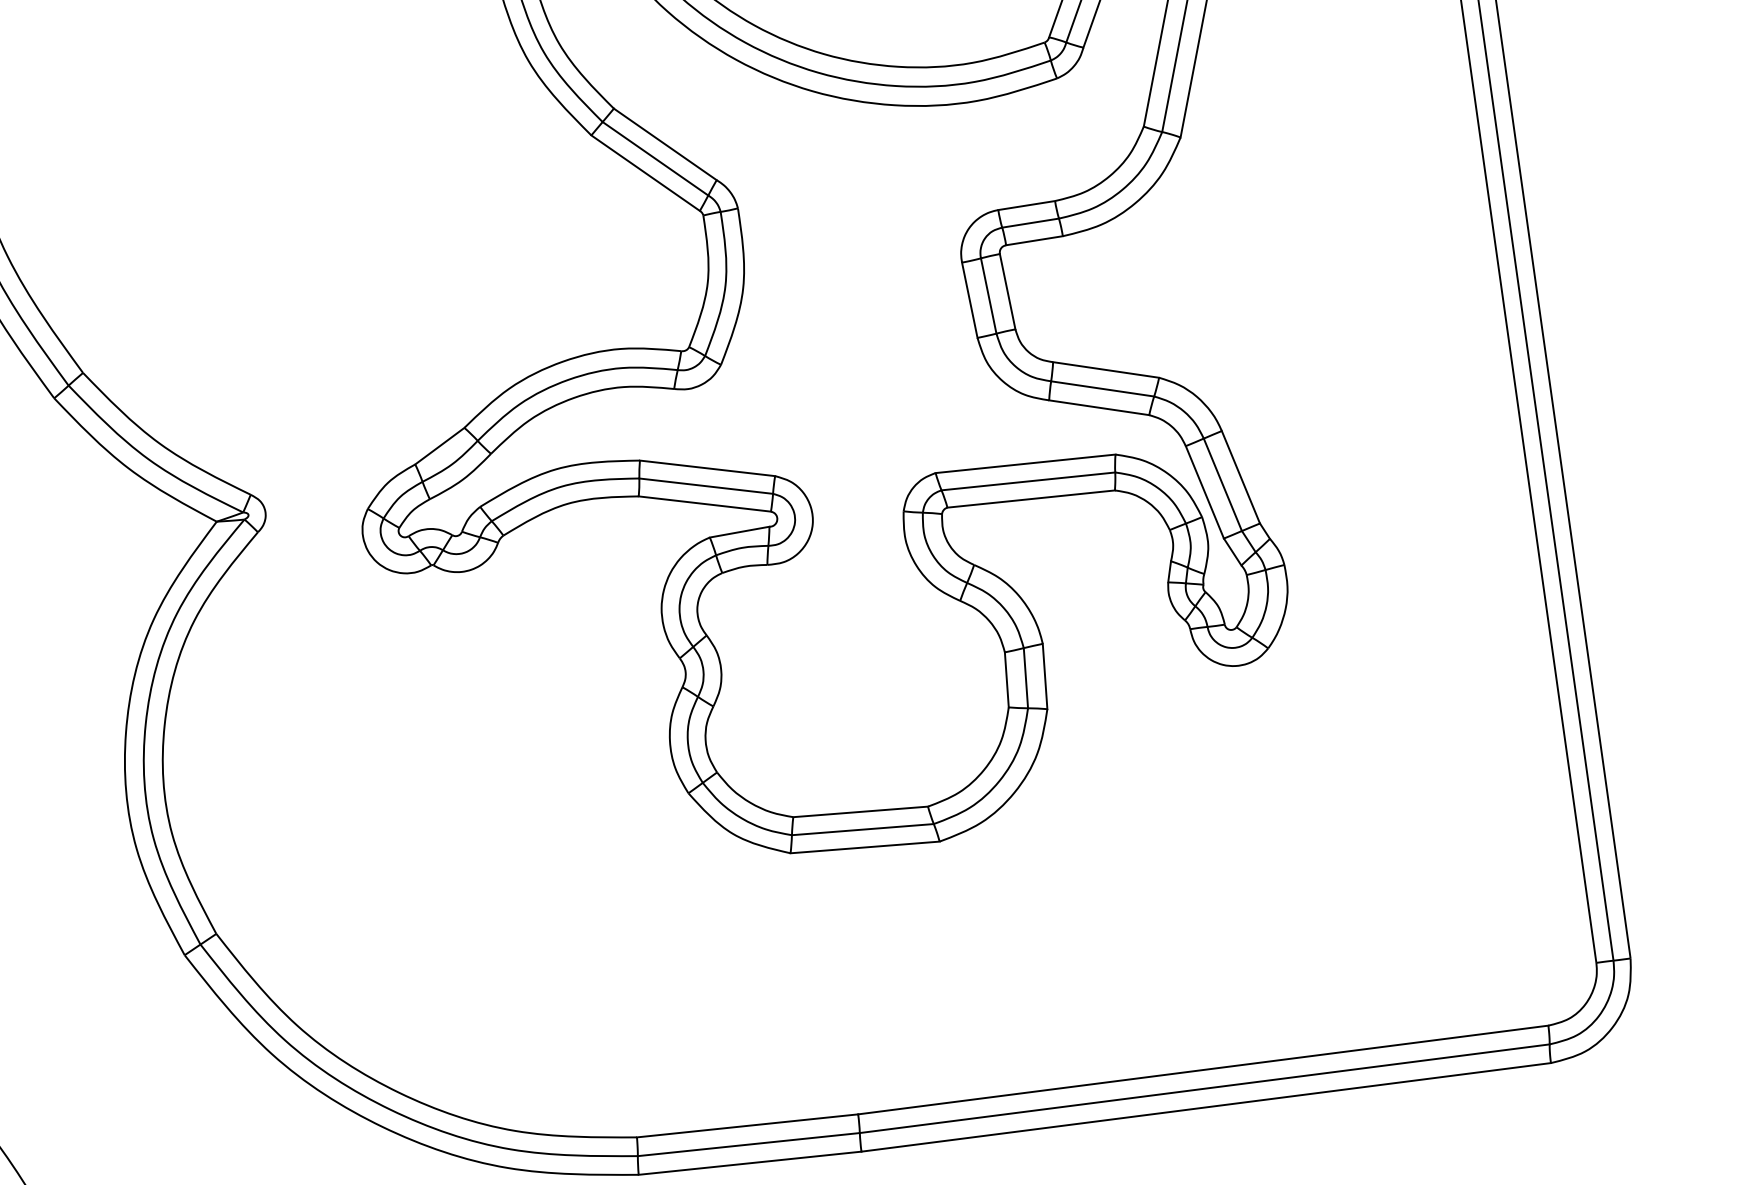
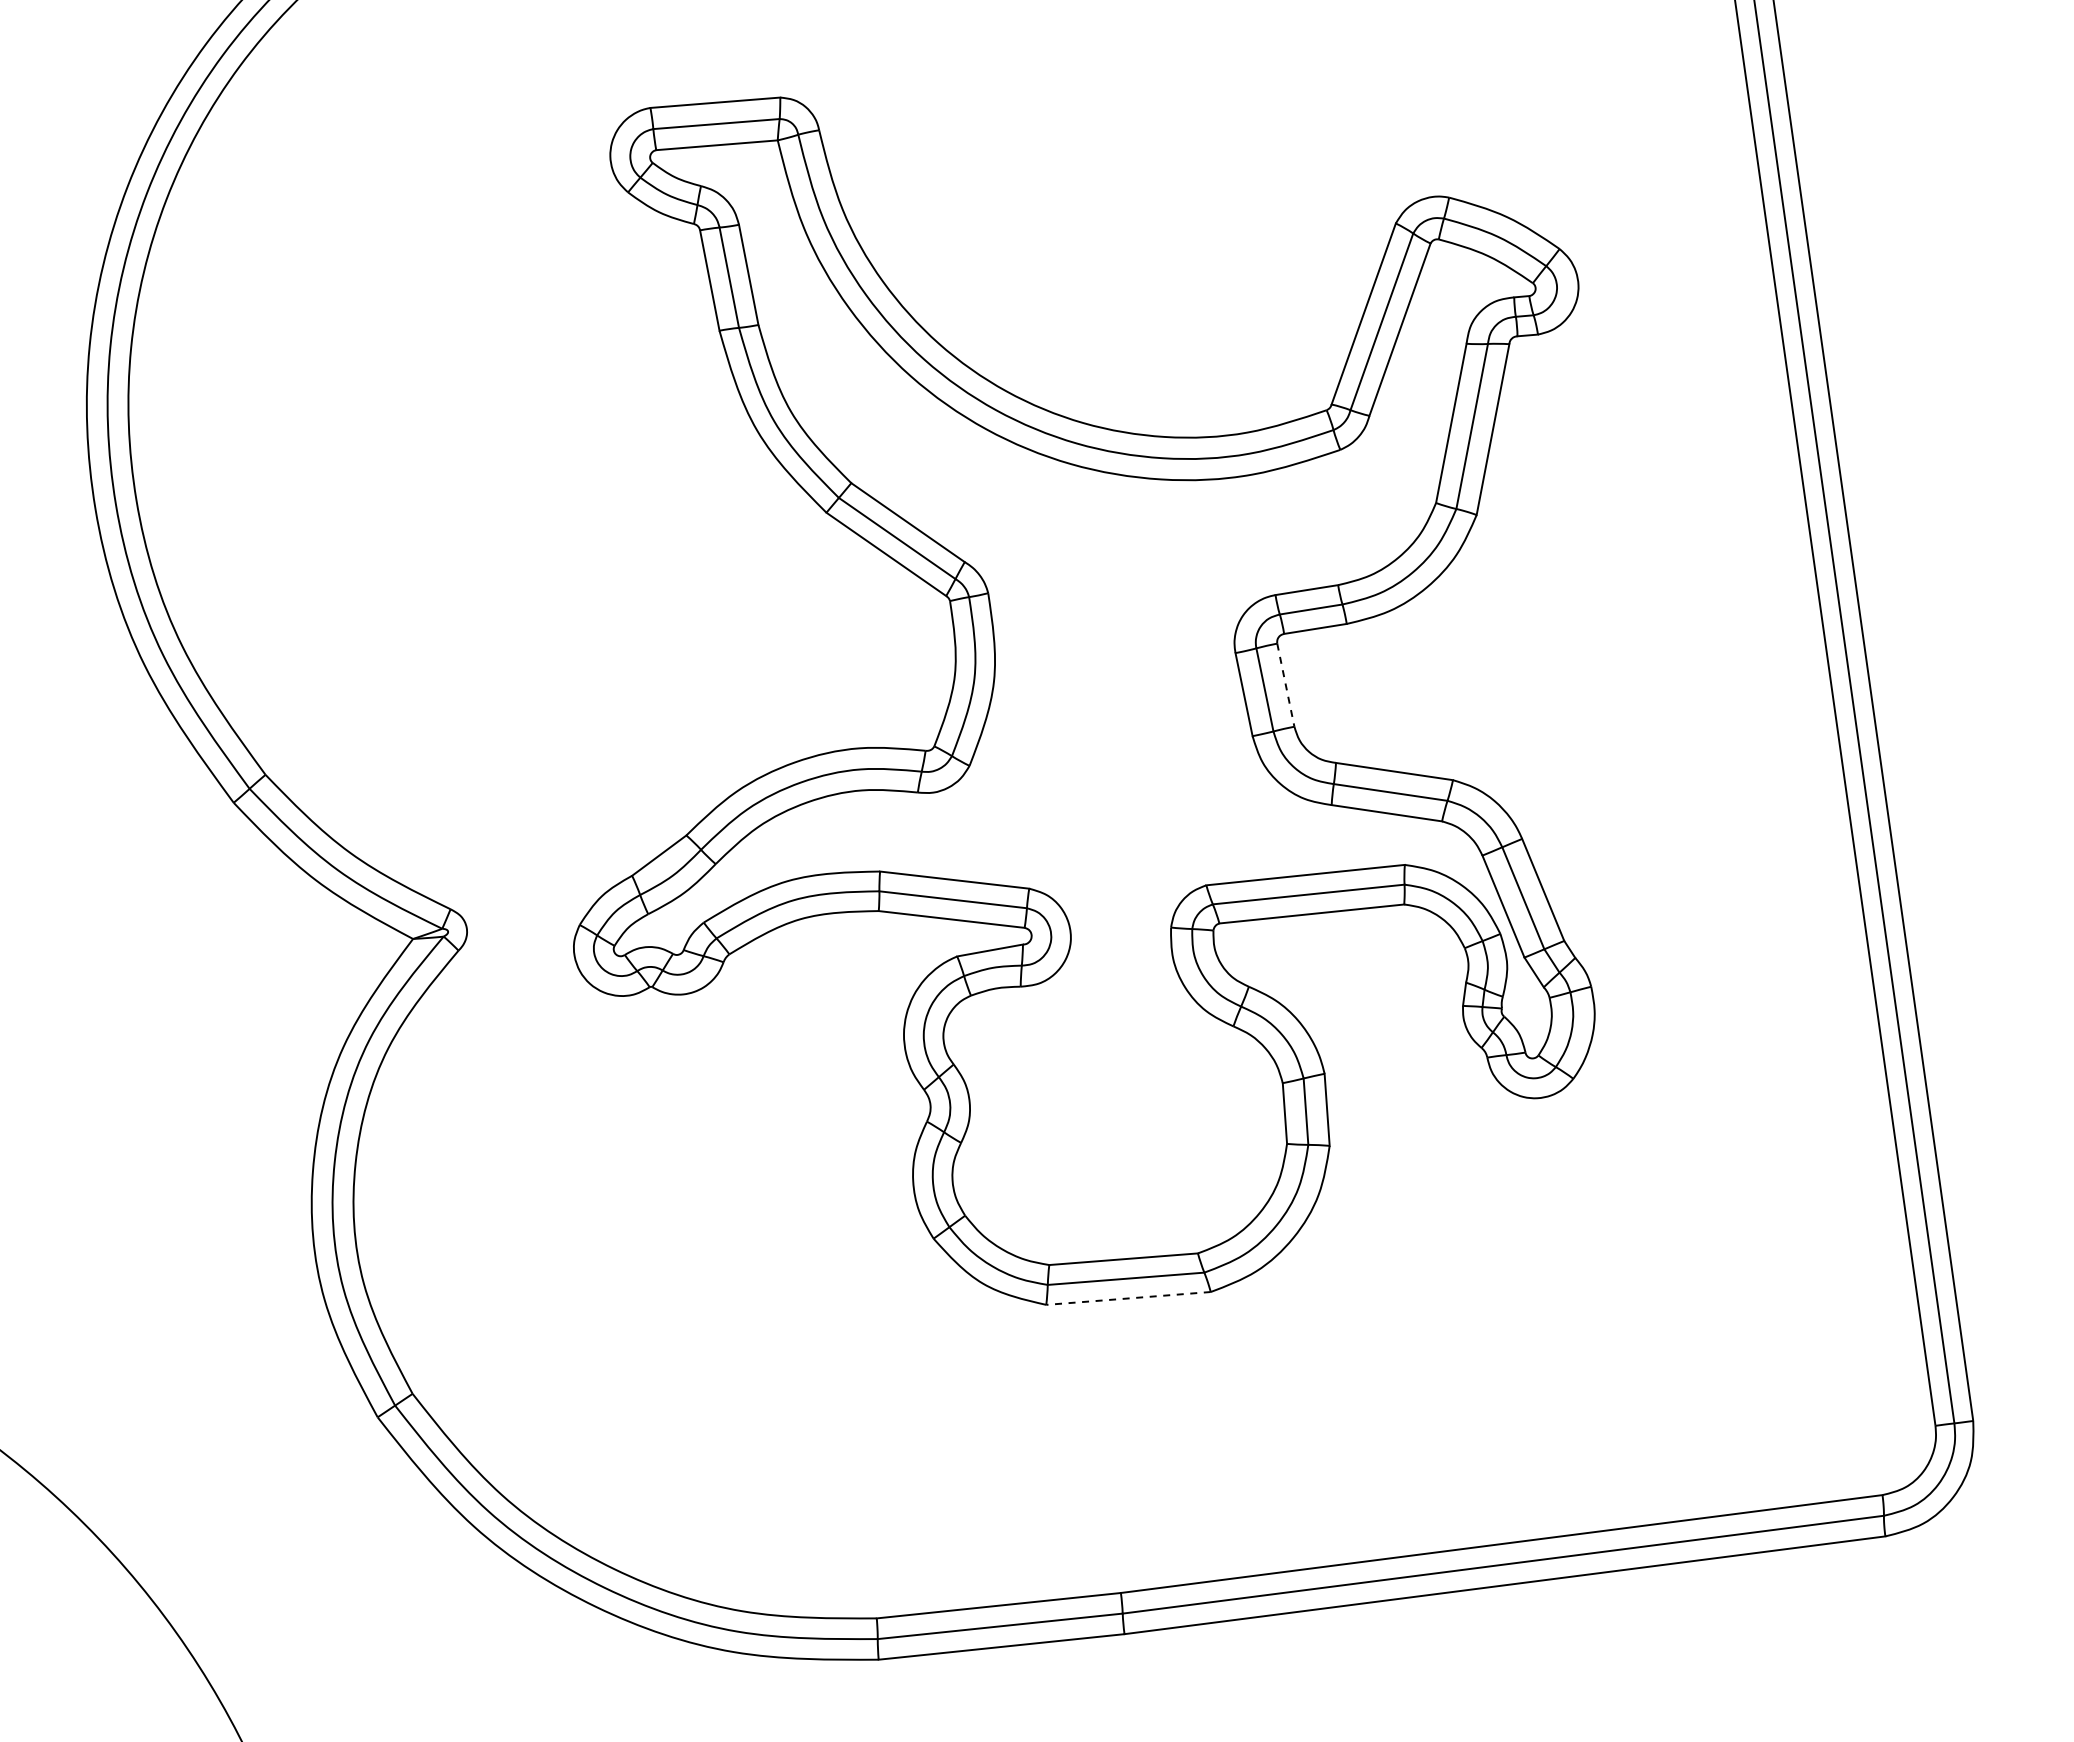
line: (1007, 291) -> (1285, 685), solid -> dashed
line: (865, 847) -> (1128, 1298), solid -> dashed

